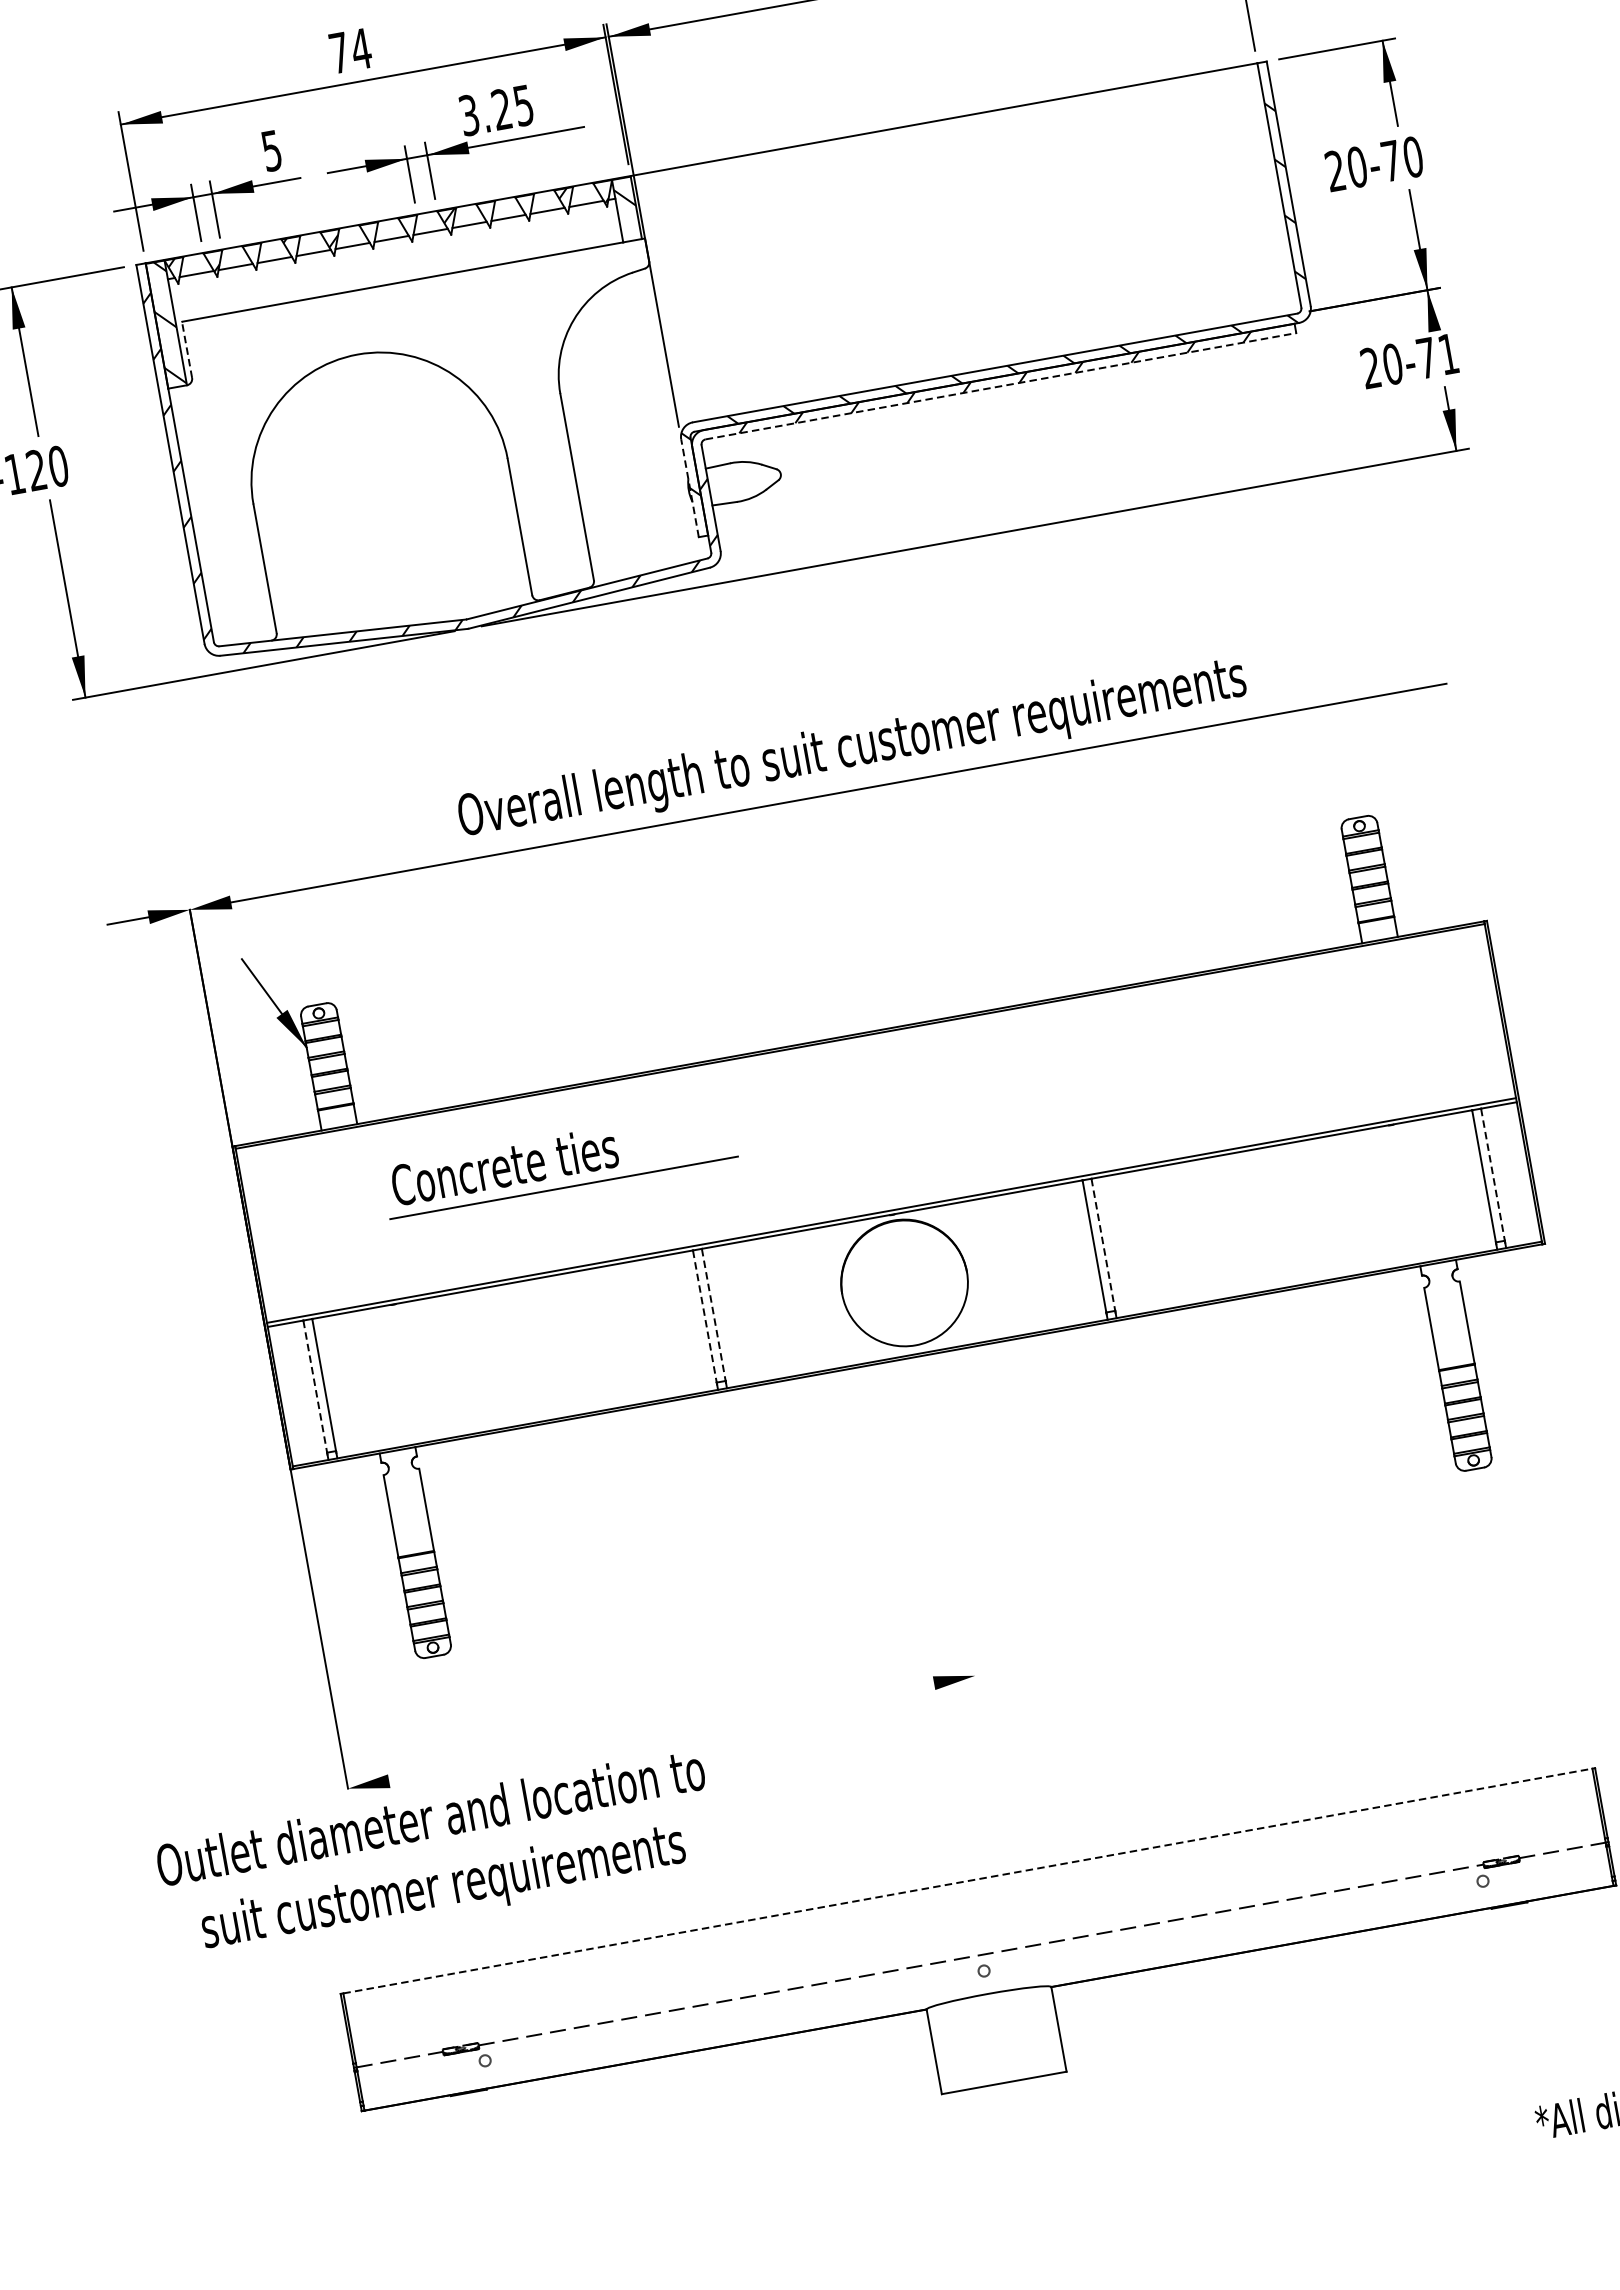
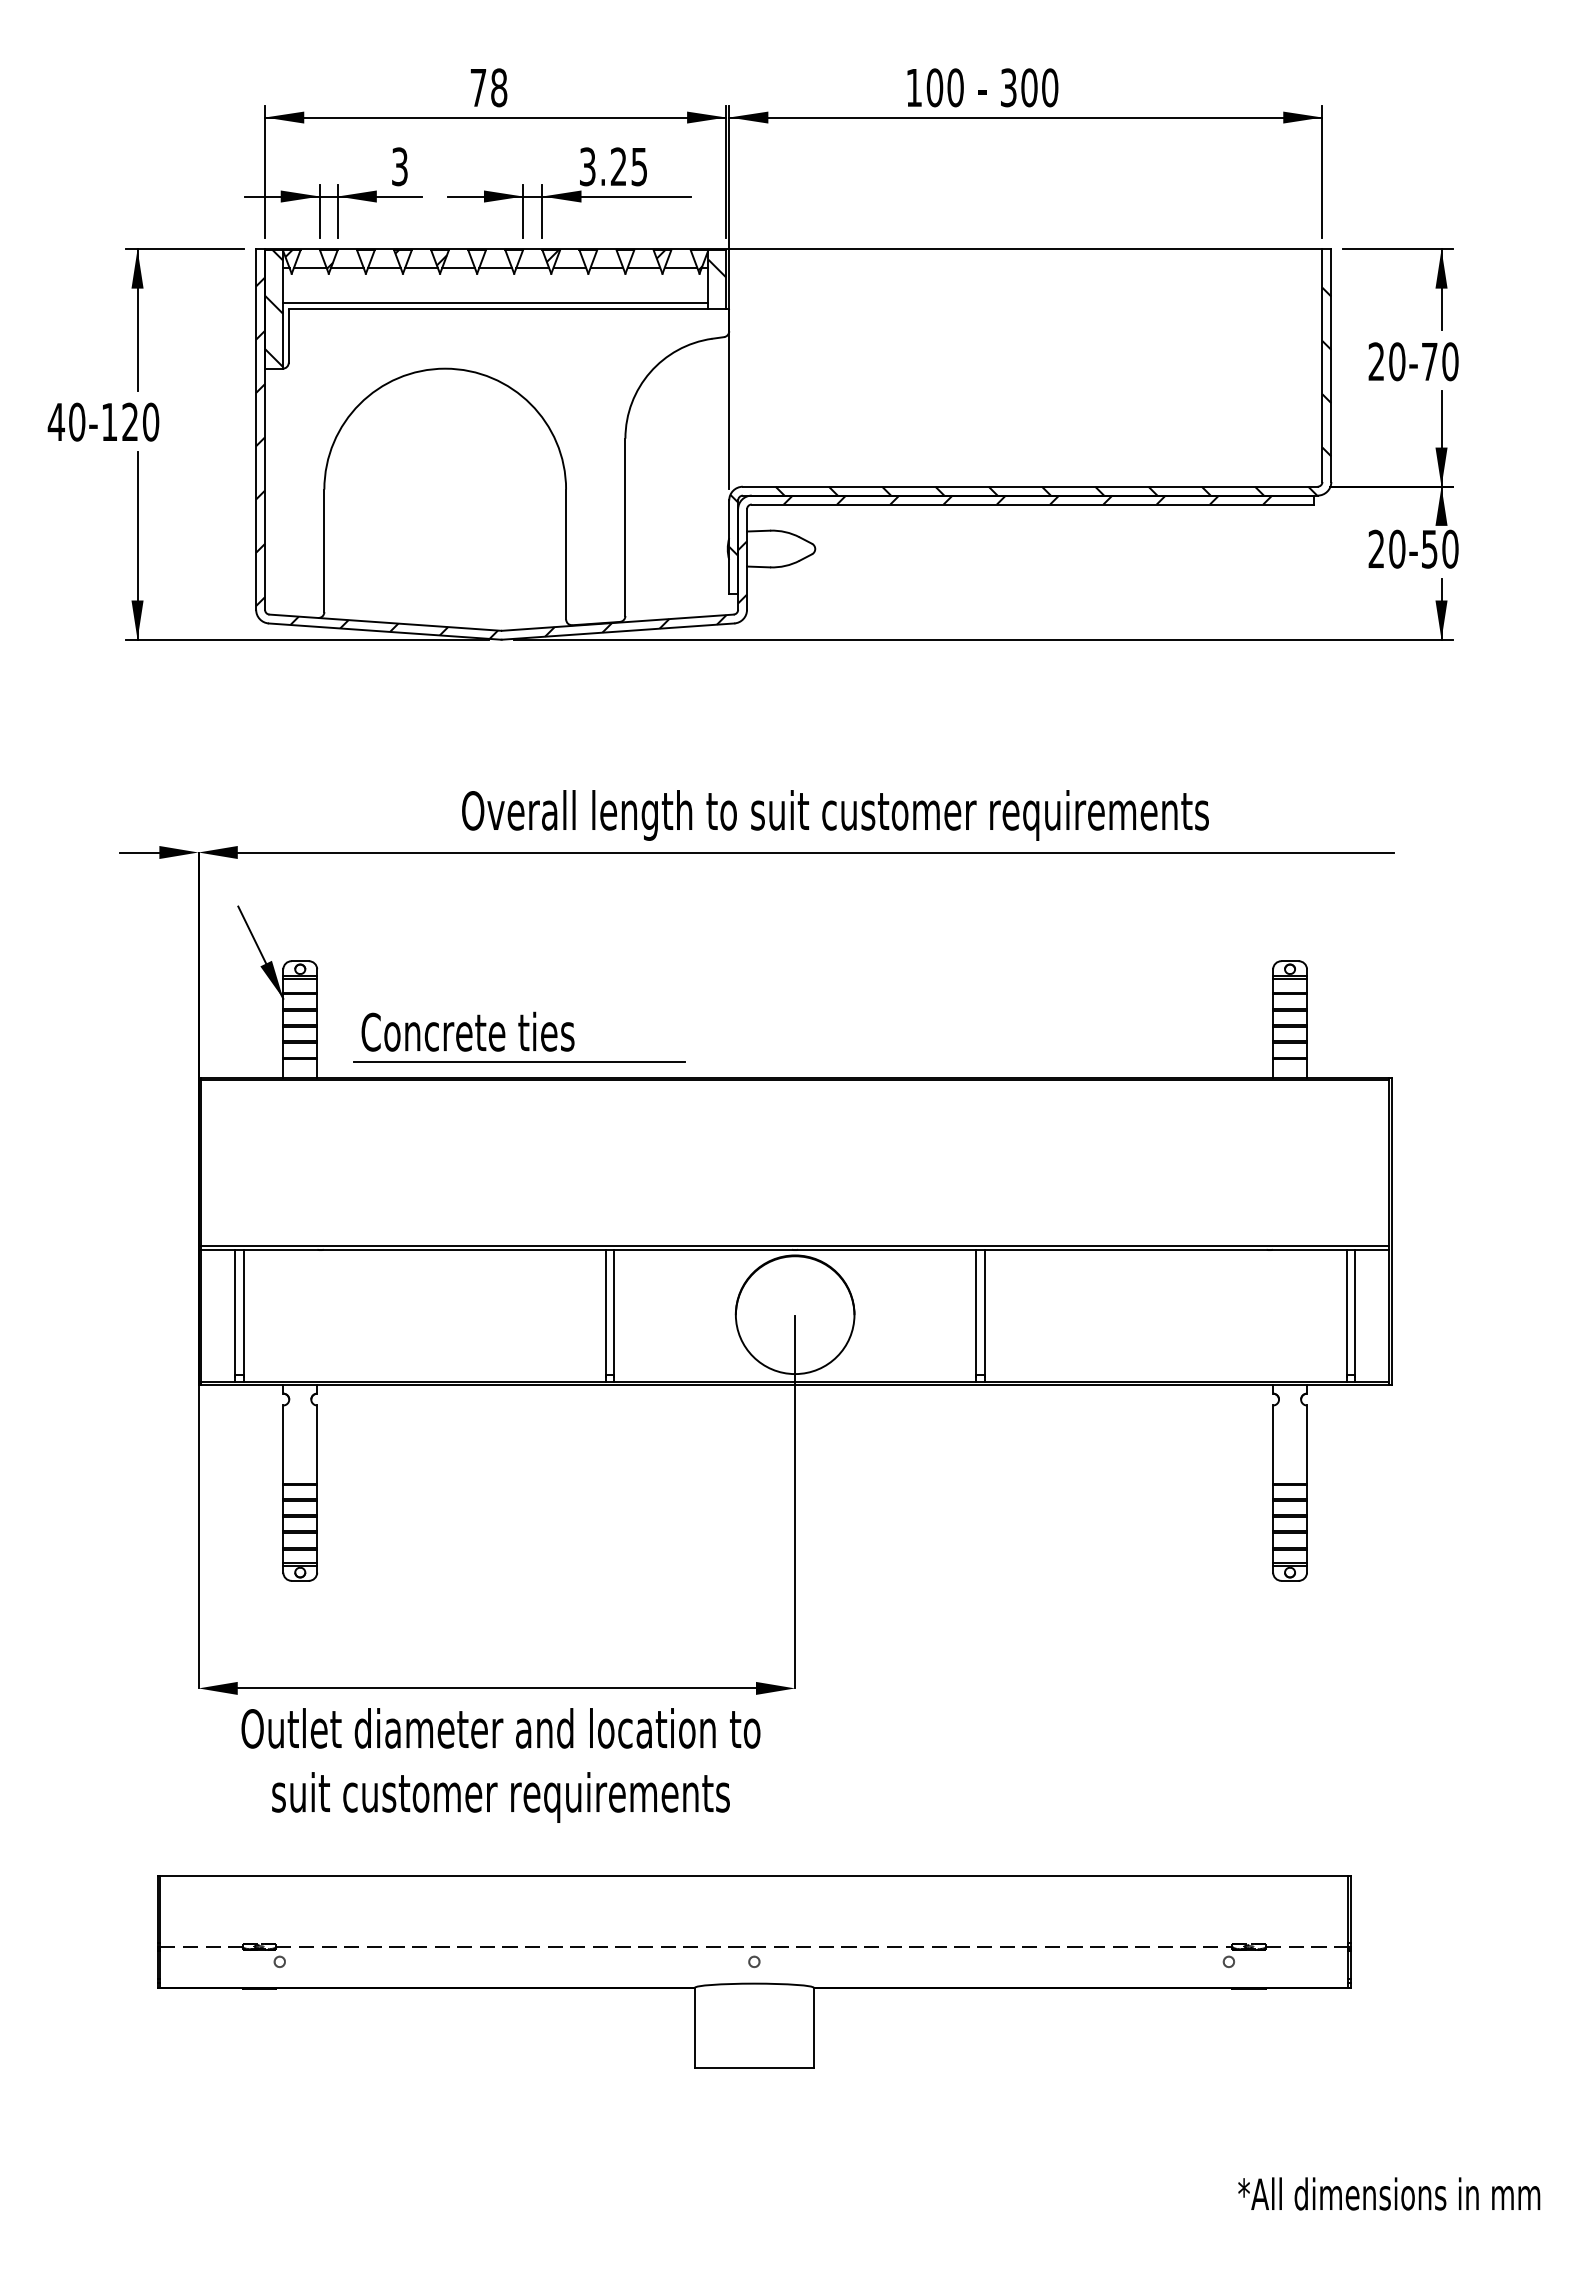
text: (360, 48) -> (498, 87), 74 -> 78
text: (271, 150) -> (399, 166), 5 -> 3
line: (398, 276) -> (495, 303), added
line: (186, 349) -> (288, 335), dashed -> solid
text: (1438, 355) -> (1440, 548), 20-71 -> 20-50
line: (1000, 386) -> (1032, 504), dashed -> solid
line: (690, 487) -> (729, 546), dashed -> solid
part: (559, 1161) -> (519, 1036), moved
line: (1493, 1174) -> (1355, 1312), dashed -> solid
line: (1103, 1244) -> (984, 1312), dashed -> solid
line: (714, 1314) -> (614, 1312), dashed -> solid
line: (704, 1316) -> (605, 1312), dashed -> solid
line: (315, 1386) -> (235, 1312), dashed -> solid
line: (940, 1479) -> (795, 1501), added
line: (661, 1732) -> (496, 1688), added
text: (437, 1856) -> (500, 1765), moved
line: (968, 1881) -> (754, 1876), dashed -> solid

